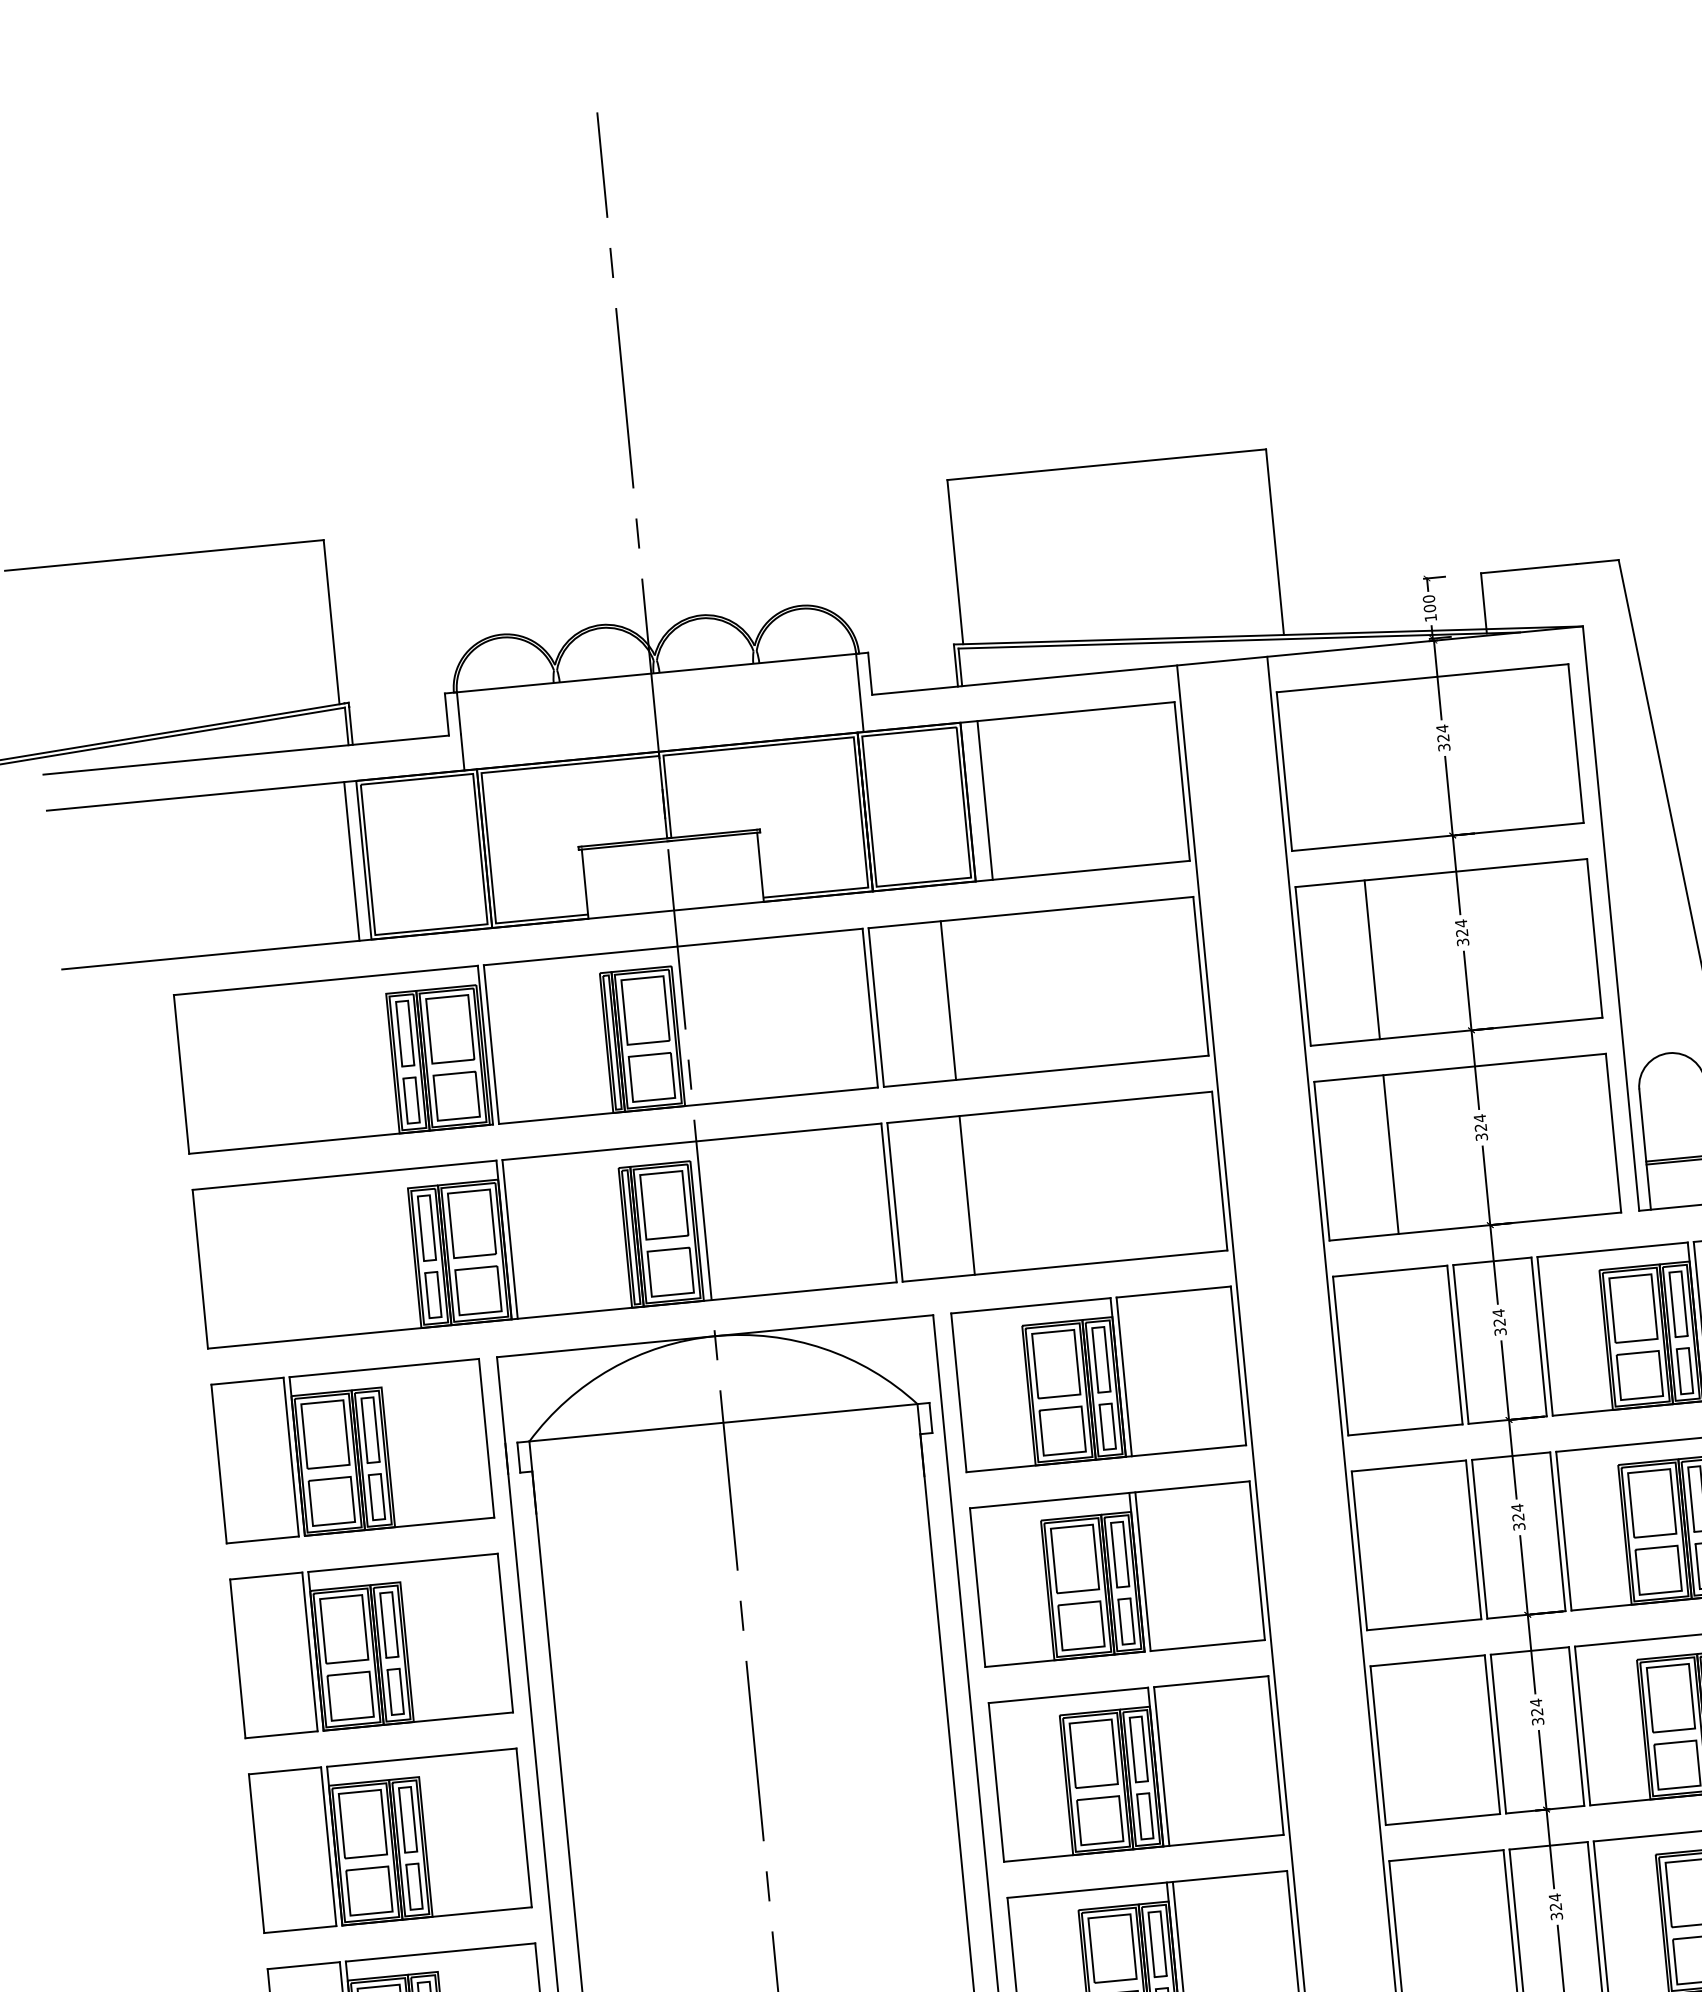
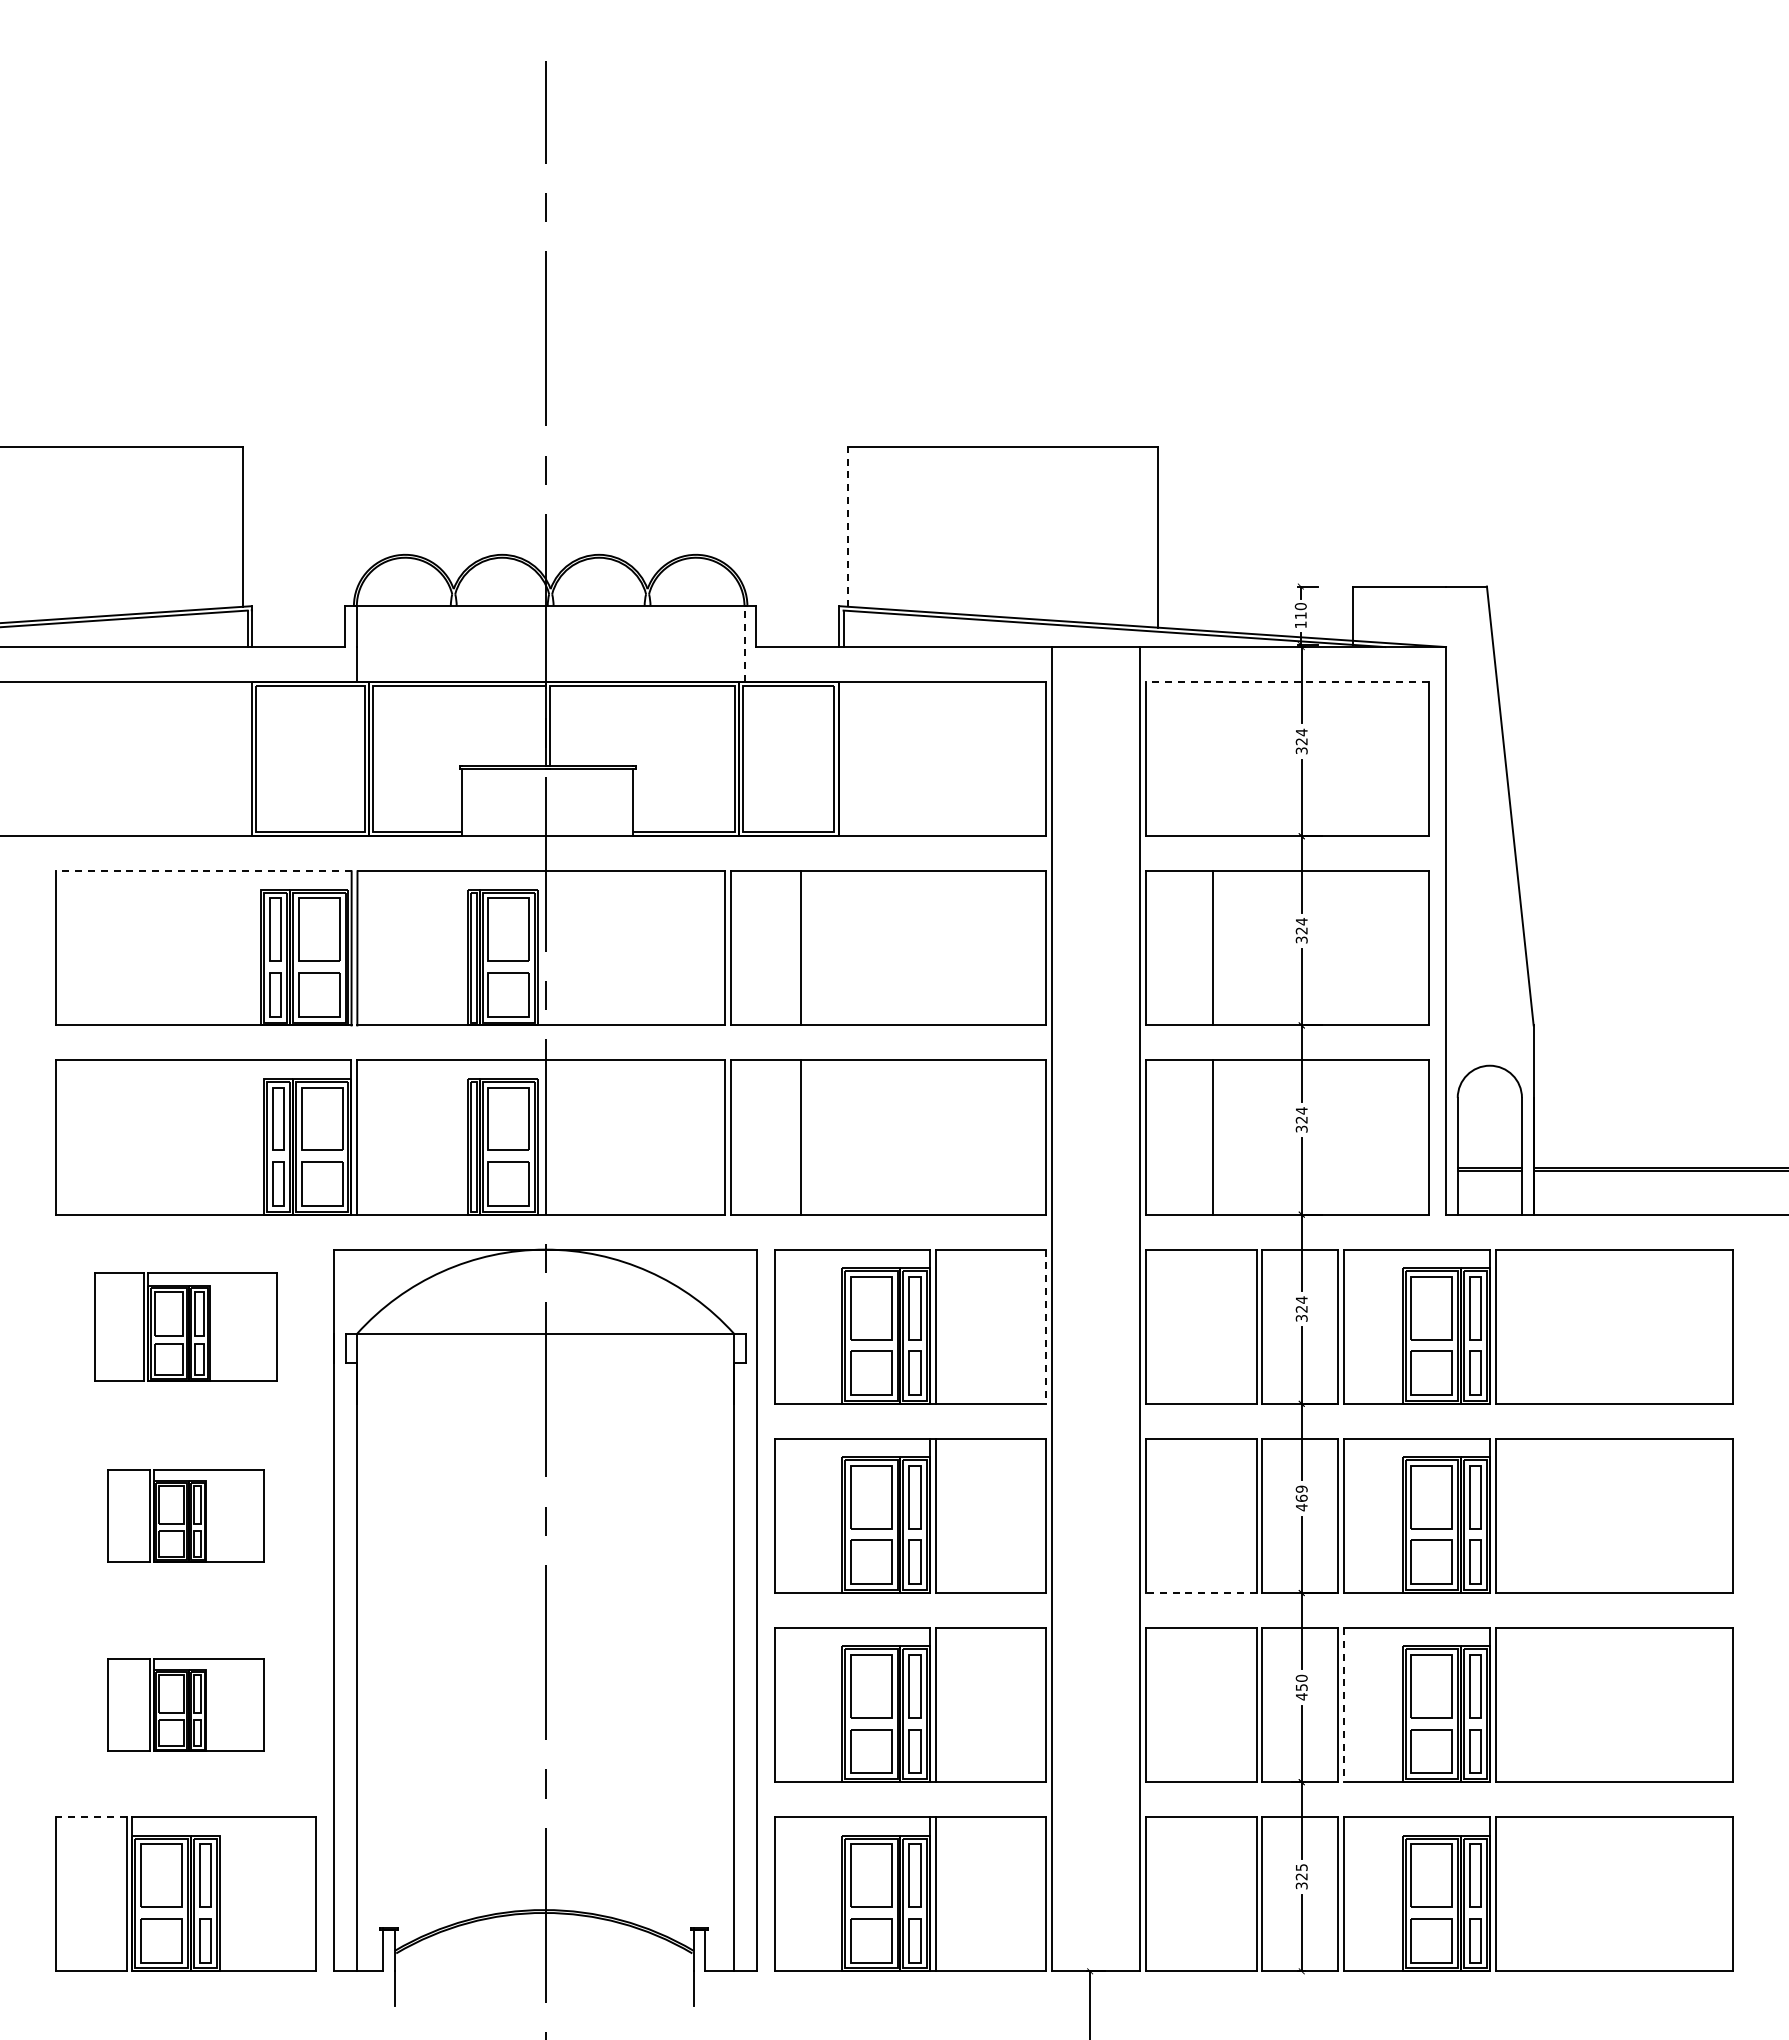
line: (955, 562) -> (848, 527), solid -> dashed
text: (1429, 608) -> (1300, 615), 100 -> 110
line: (1422, 678) -> (1287, 682), solid -> dashed
line: (859, 693) -> (744, 644), solid -> dashed
line: (985, 800) -> (855, 759), removed
line: (352, 861) -> (240, 759), removed
line: (326, 980) -> (204, 871), solid -> dashed
line: (1238, 1366) -> (1046, 1327), solid -> dashed
part: (351, 1451) -> (185, 1326), size x0.7
text: (1518, 1517) -> (1301, 1498), 324 -> 469
line: (1423, 1624) -> (1200, 1592), solid -> dashed
part: (370, 1645) -> (185, 1515), size x0.6
text: (1536, 1712) -> (1301, 1687), 324 -> 450
line: (1582, 1726) -> (1344, 1705), solid -> dashed
part: (389, 1840) -> (185, 1704), size x0.6
text: (1554, 1897) -> (1301, 1867), 324 -> 325
line: (303, 1965) -> (91, 1817), solid -> dashed

